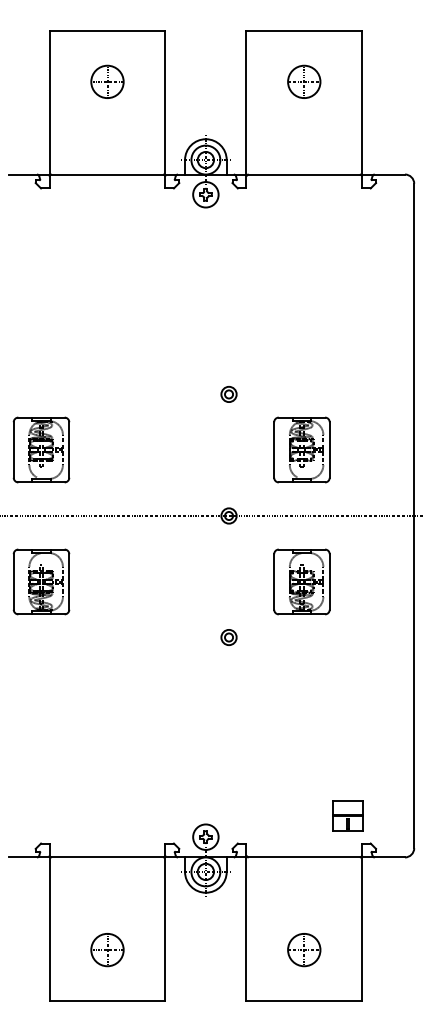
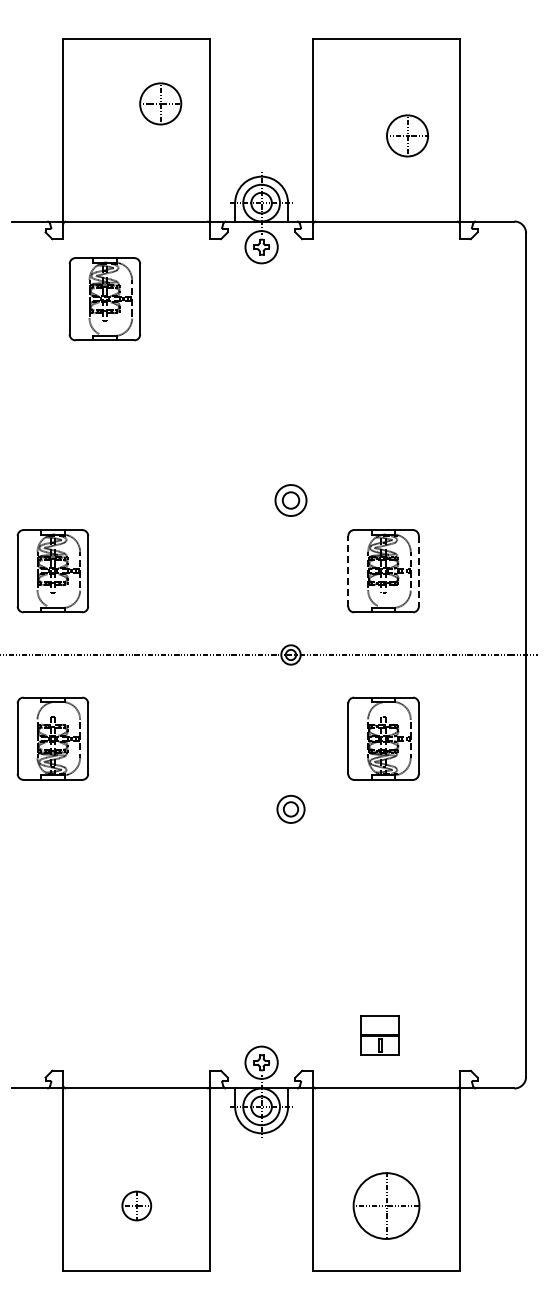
part: (107, 81) -> (160, 103), moved
part: (304, 81) -> (407, 135), moved
part: (82, 235) -> (104, 299), added
part: (228, 394) -> (290, 500), size x1.6
line: (274, 449) -> (348, 570), solid -> dashed
line: (329, 450) -> (418, 571), solid -> dashed
part: (228, 636) -> (290, 808), size x1.4
part: (347, 815) -> (379, 1035), moved
part: (107, 949) -> (136, 1205), size x0.7
part: (304, 949) -> (386, 1205), size x1.6

